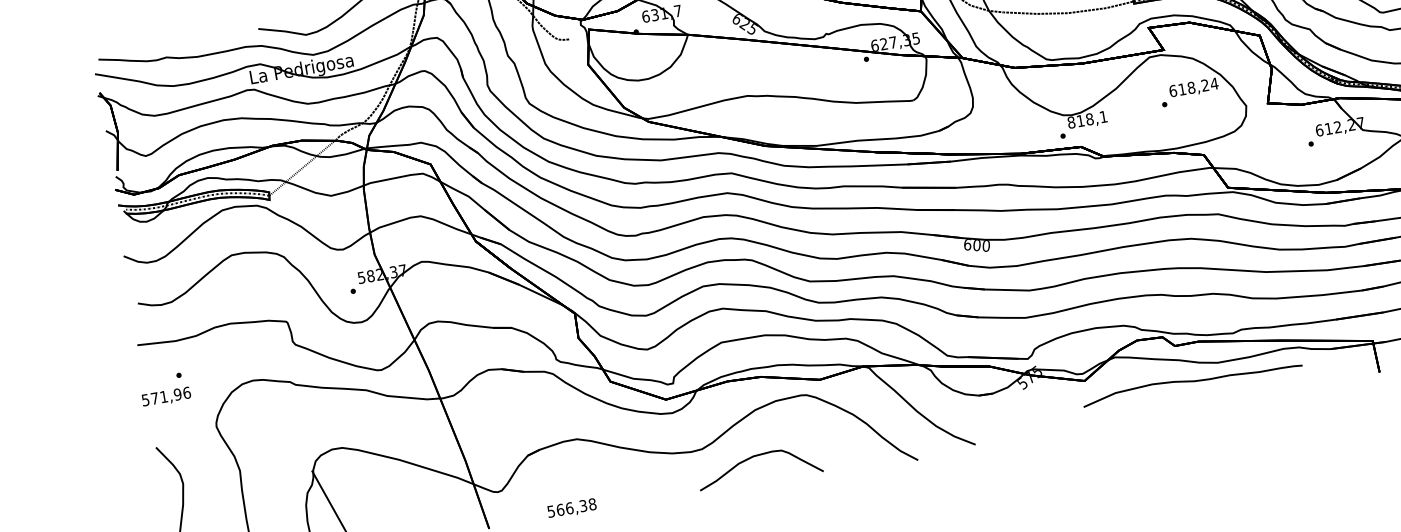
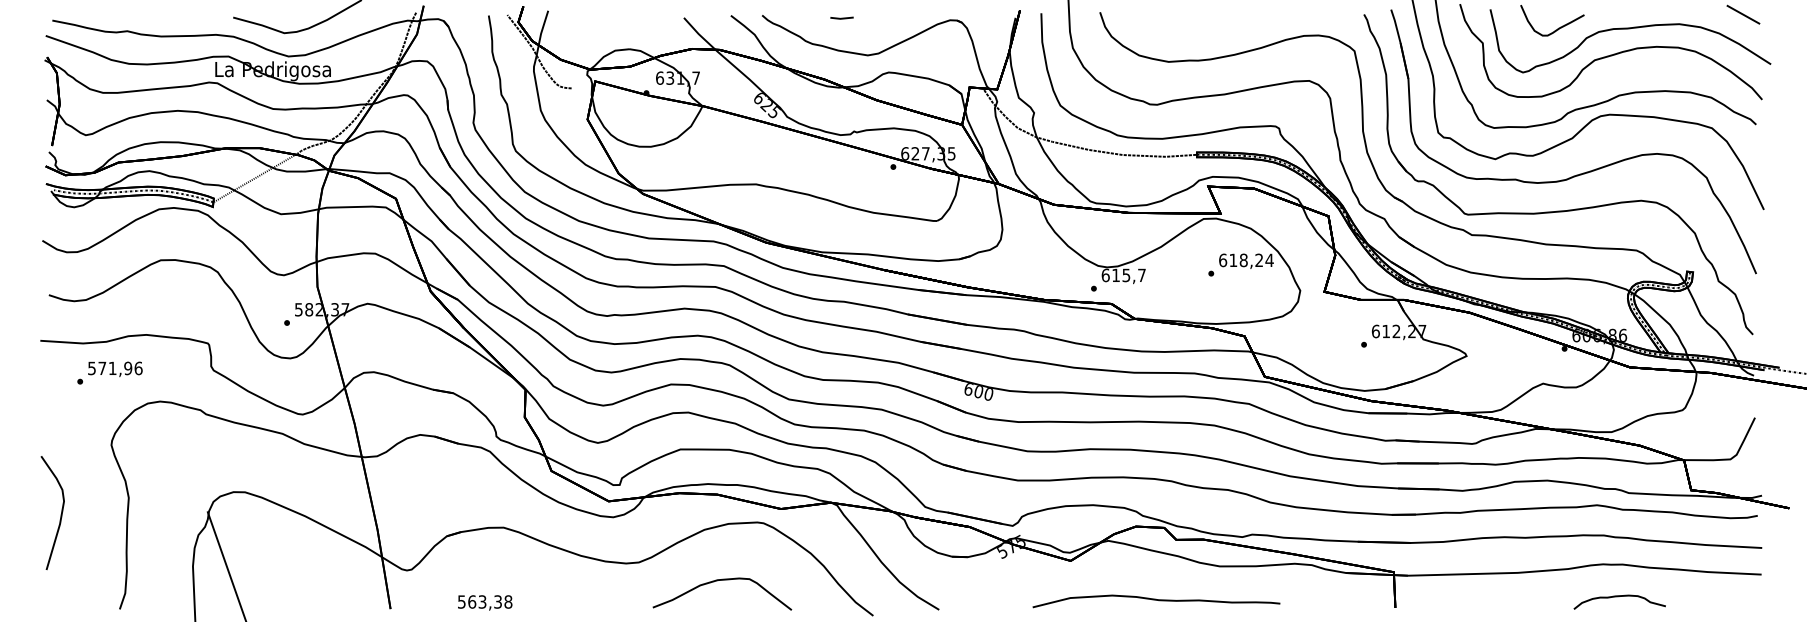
text: (1087, 119) -> (1123, 275), 818,1 -> 615,7
curve: (1192, 381) -> (1156, 600), moved
text: (166, 397) -> (115, 369), moved
curve: (757, 455) -> (722, 580), moved
text: (569, 507) -> (482, 601), 566,38 -> 563,38

